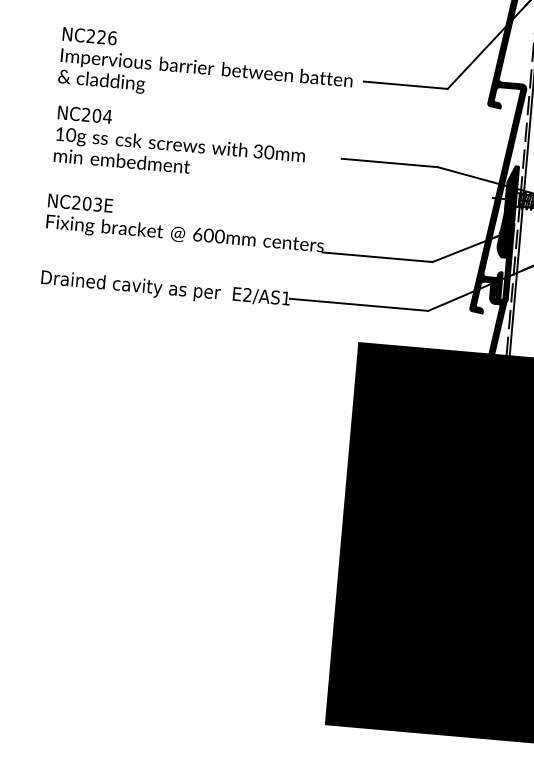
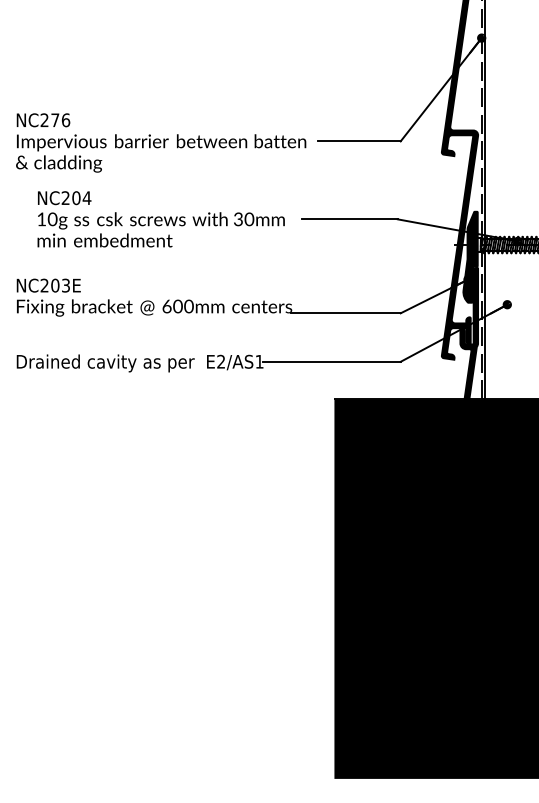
text: (101, 36) -> (55, 119), NC226 -> NC276
text: (179, 144) -> (160, 219), moved

